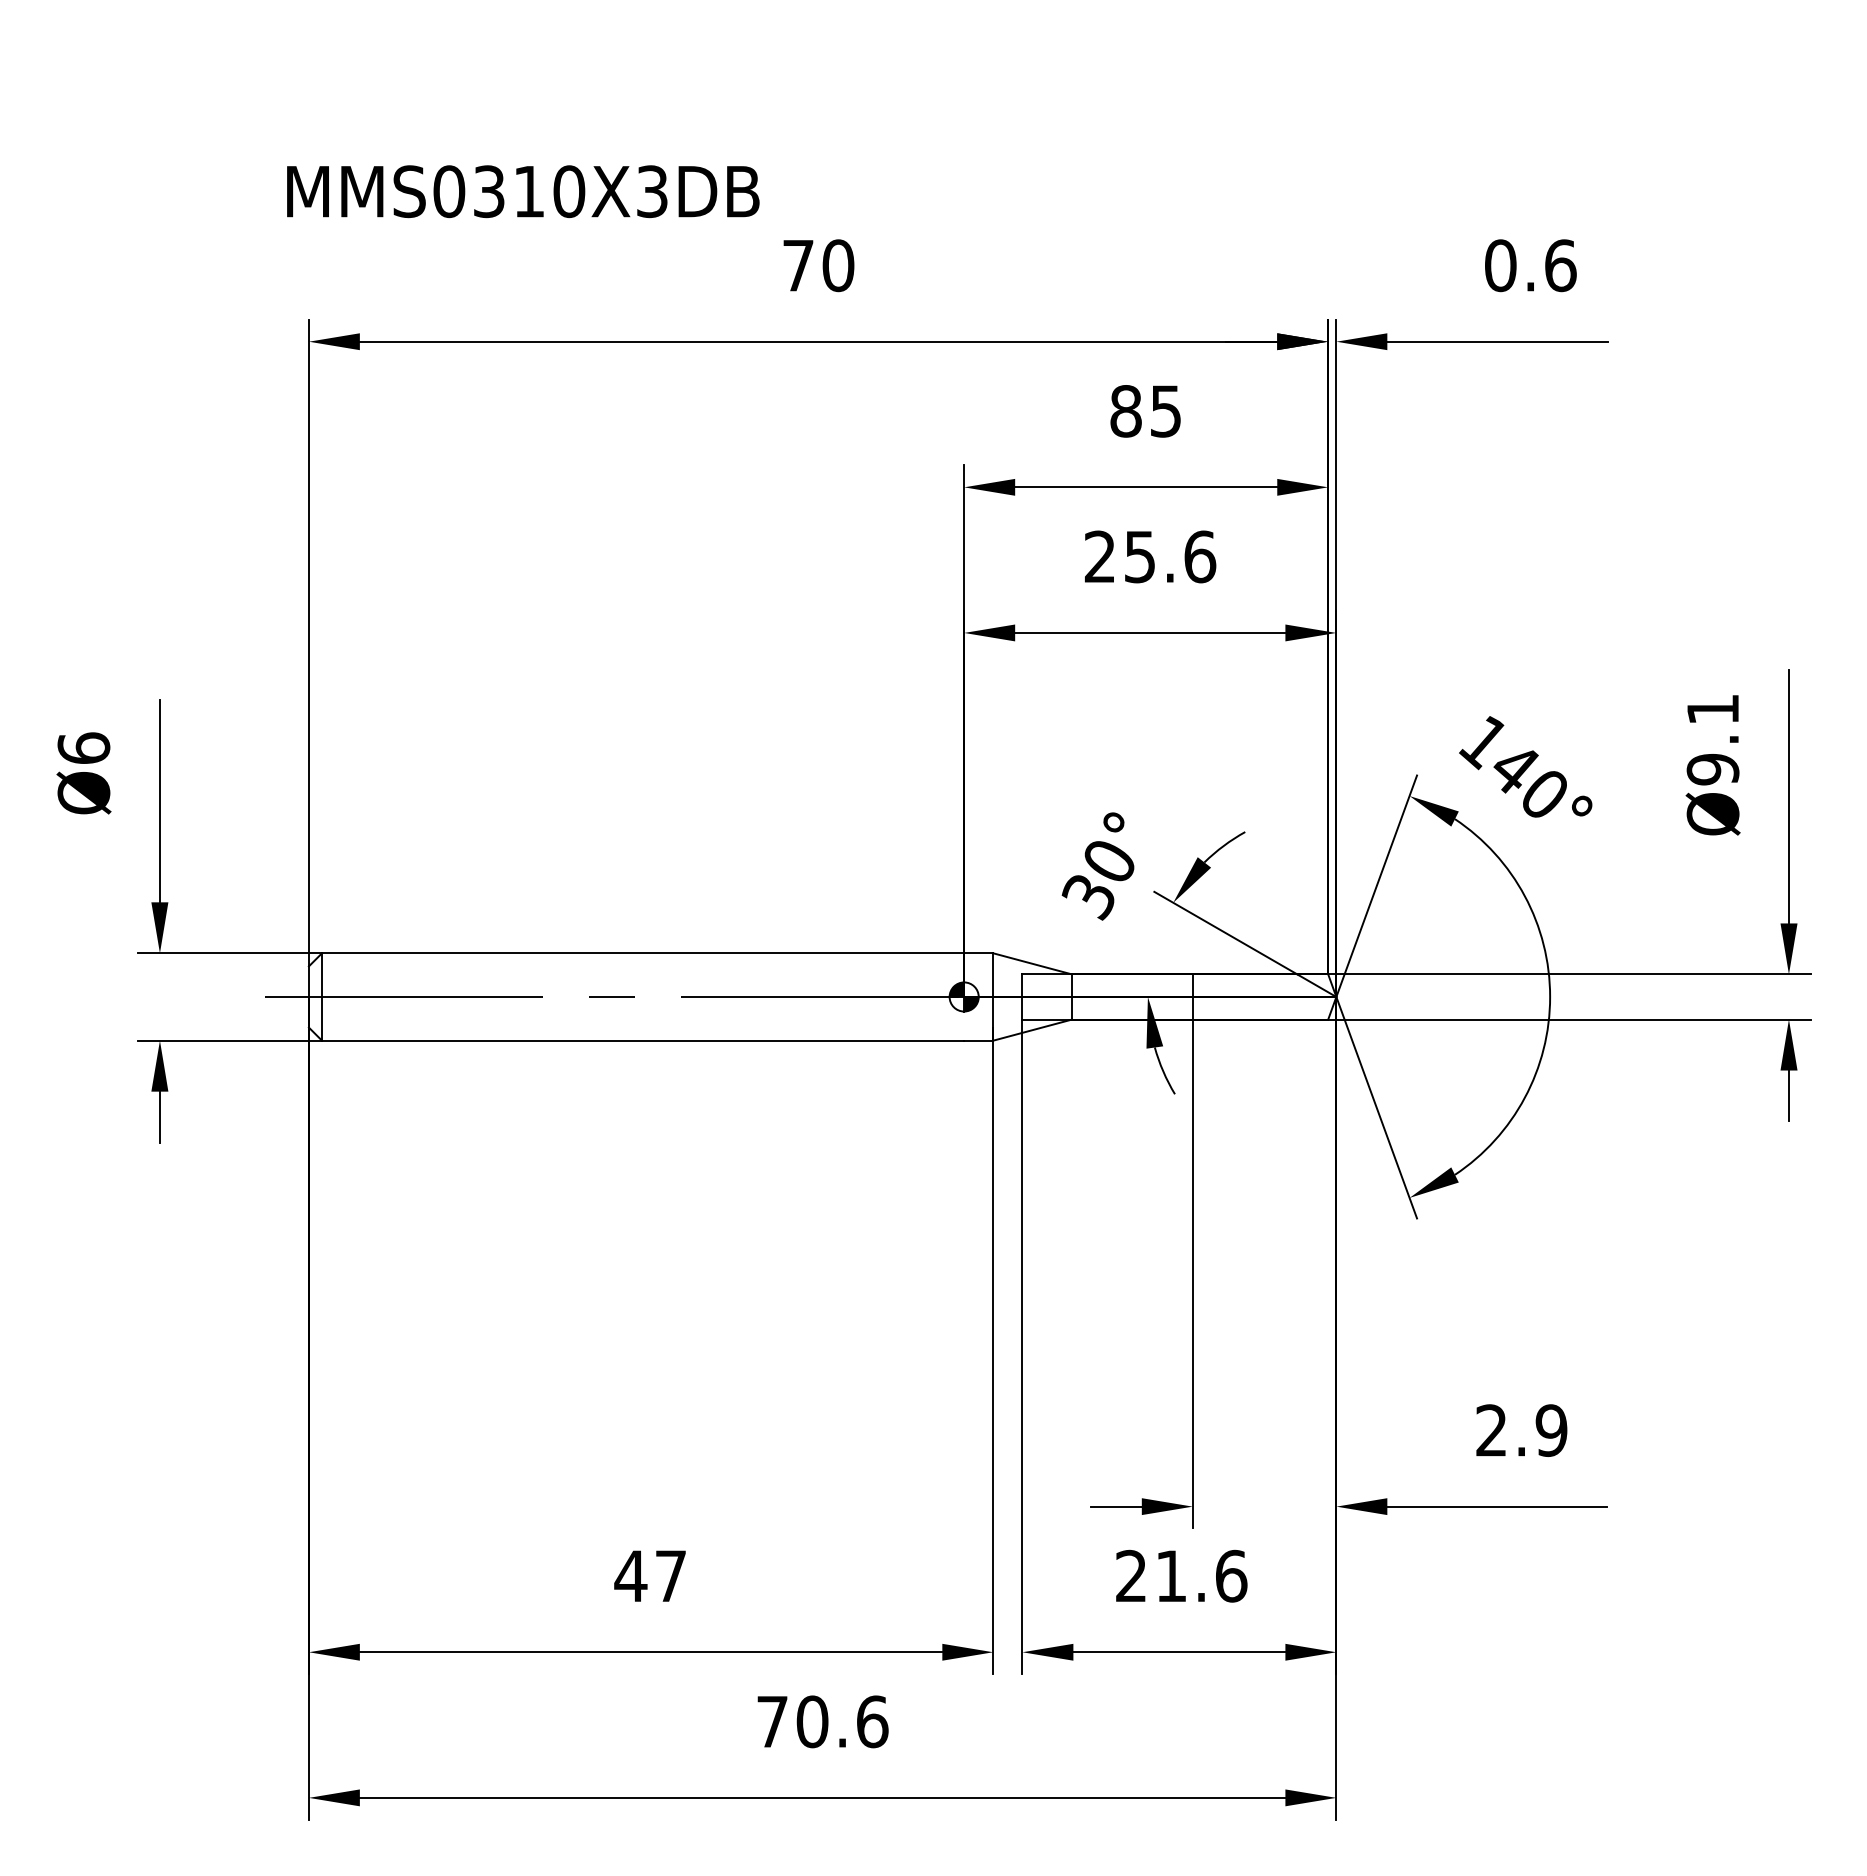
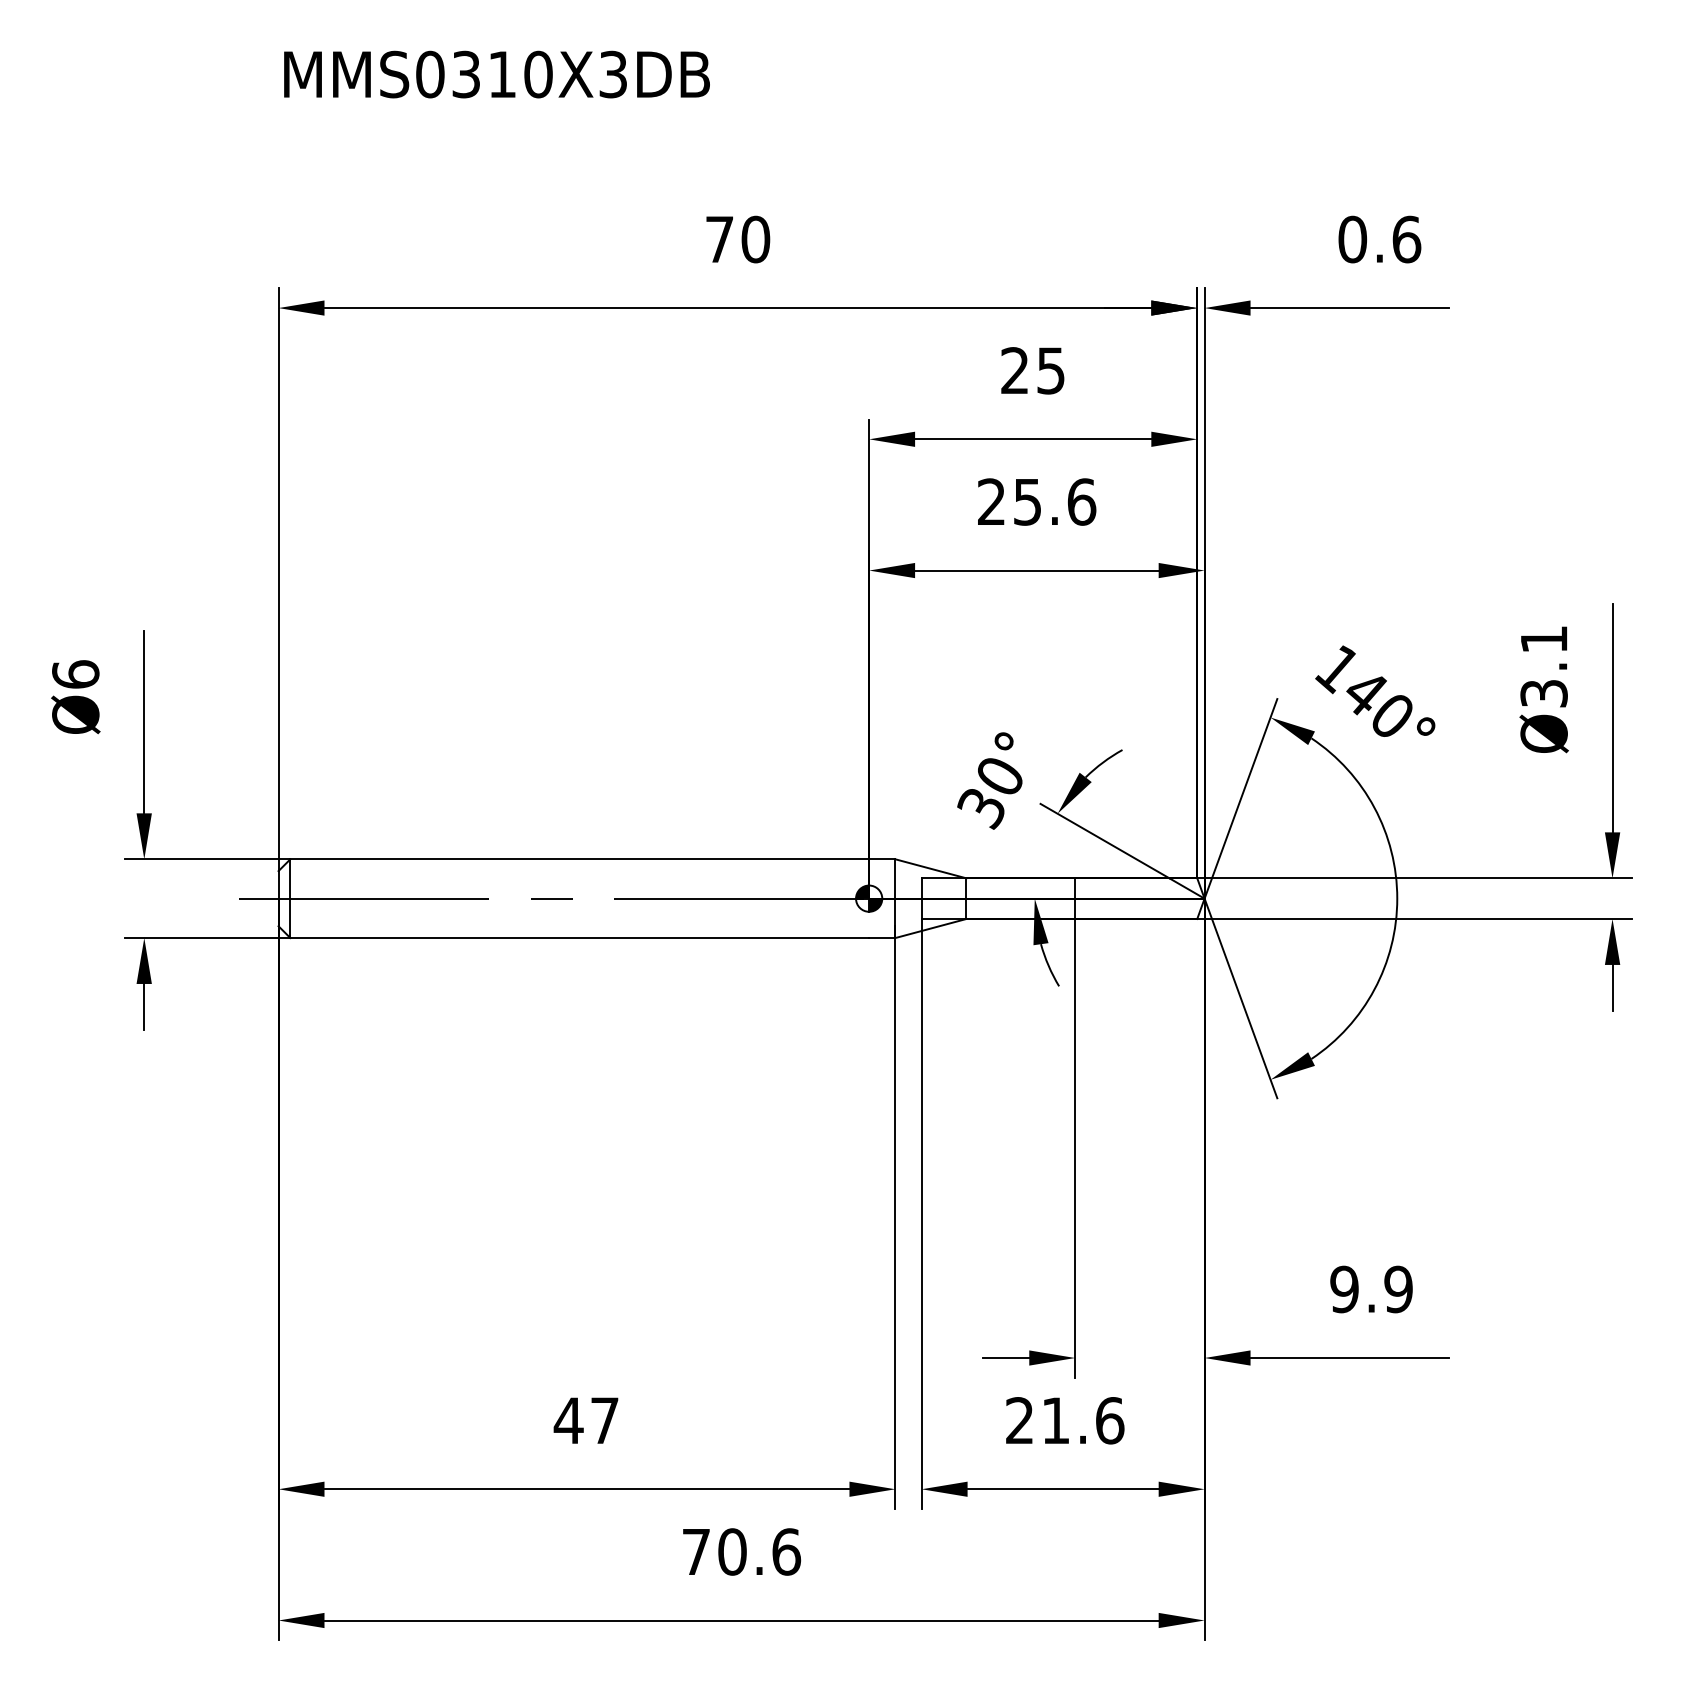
text: (523, 191) -> (497, 74), moved
text: (1125, 411) -> (1014, 370), 85 -> 25
text: (1712, 769) -> (1543, 693), Ø9.1 -> Ø3.1
text: (1491, 1430) -> (1344, 1289), 2.9 -> 9.9

